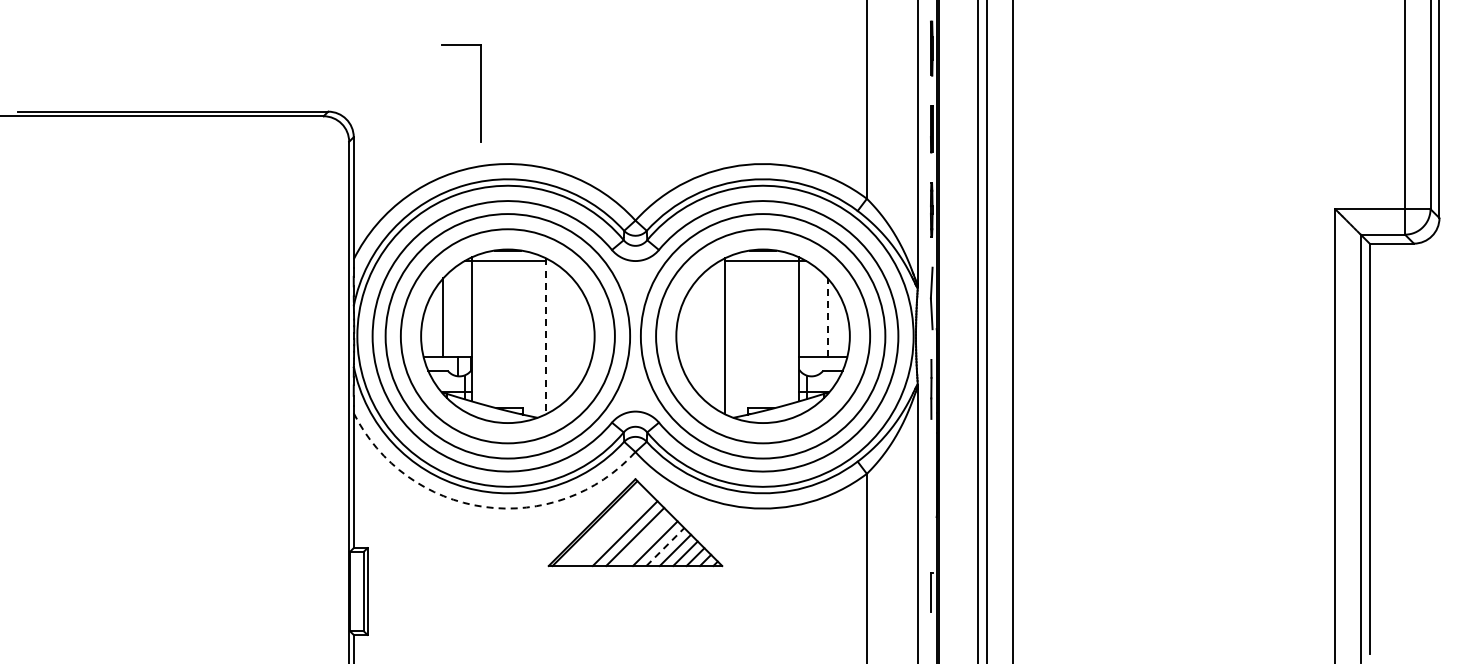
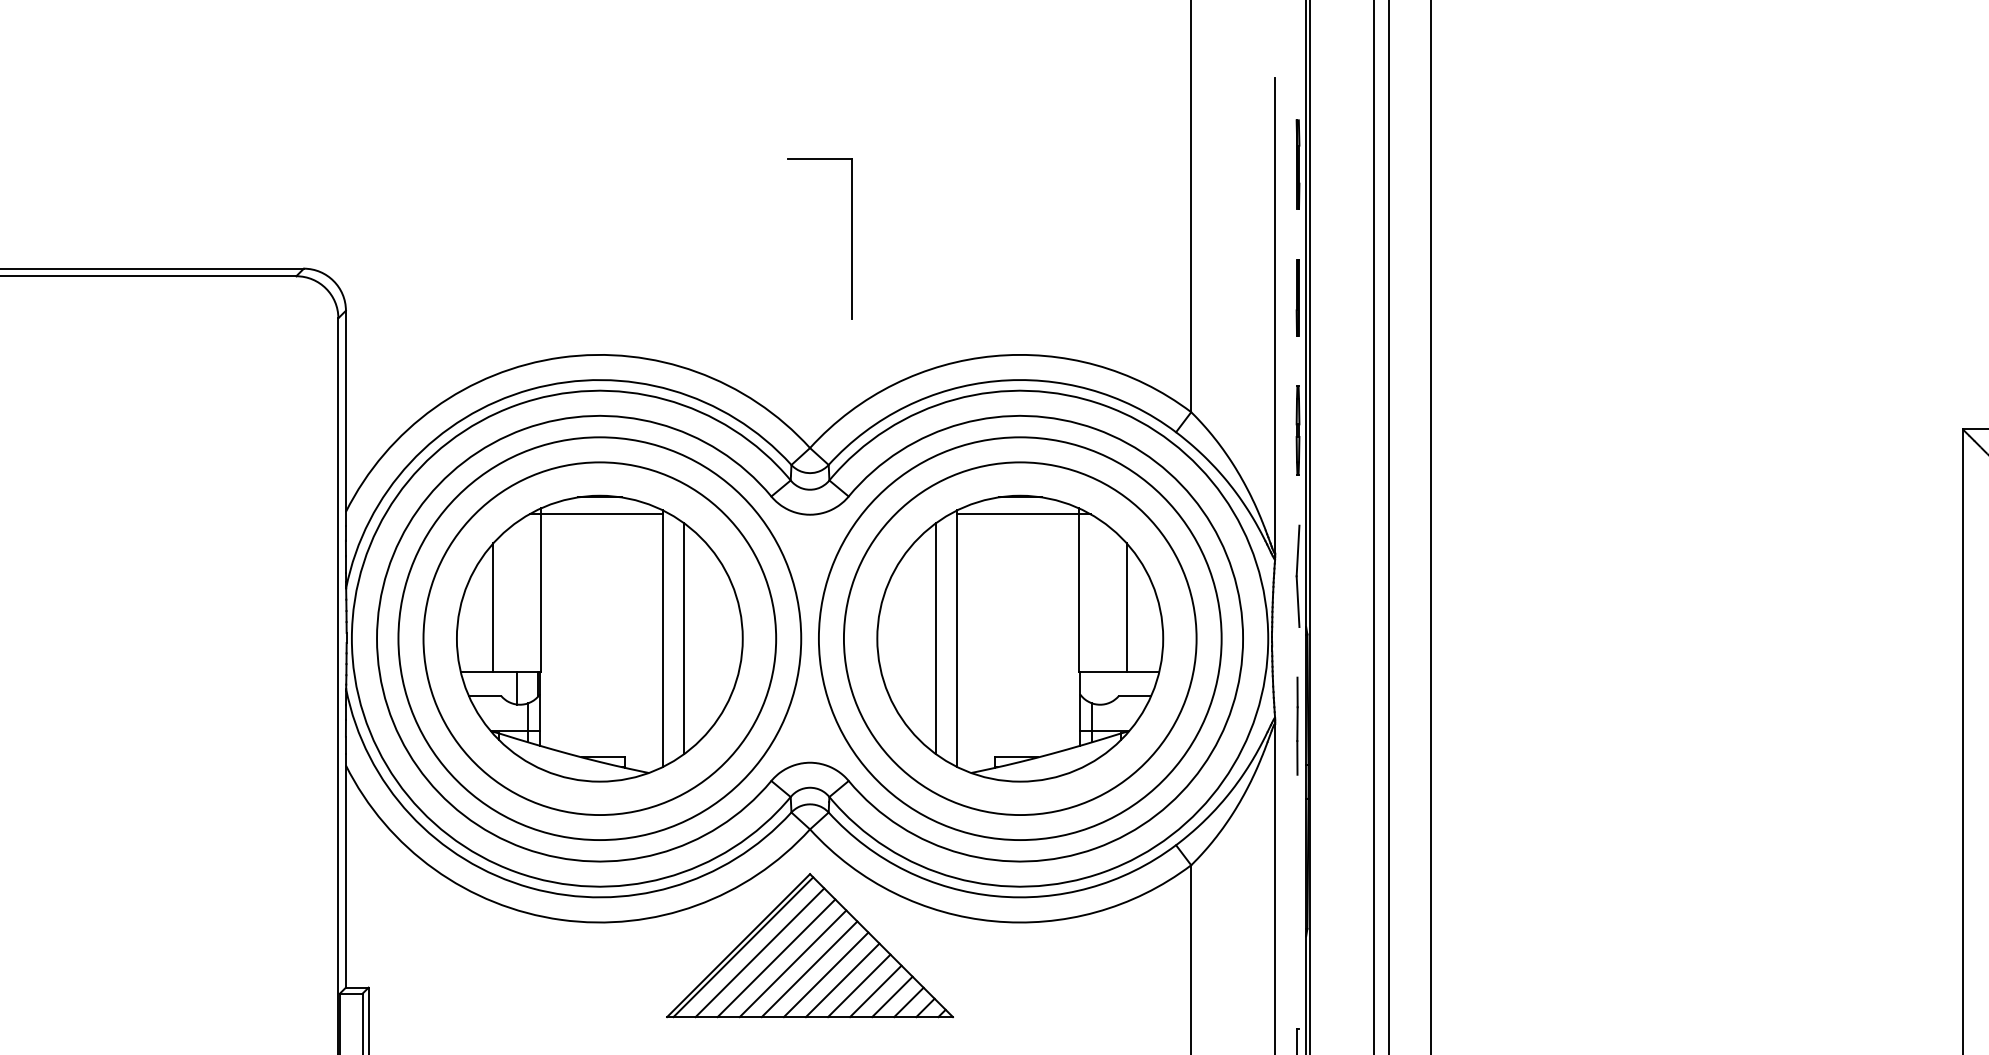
part: (480, 93) -> (851, 238), moved
line: (827, 317) -> (1126, 607), dashed -> solid
line: (546, 336) -> (663, 639), dashed -> solid
line: (558, 336) -> (683, 639), added
line: (712, 336) -> (936, 639), added
arc: (484, 506) -> (561, 919), dashed -> solid
line: (605, 526) -> (760, 952), added
line: (614, 530) -> (775, 958), added
line: (644, 540) -> (824, 975), added
line: (665, 547) -> (859, 986), dashed -> solid

